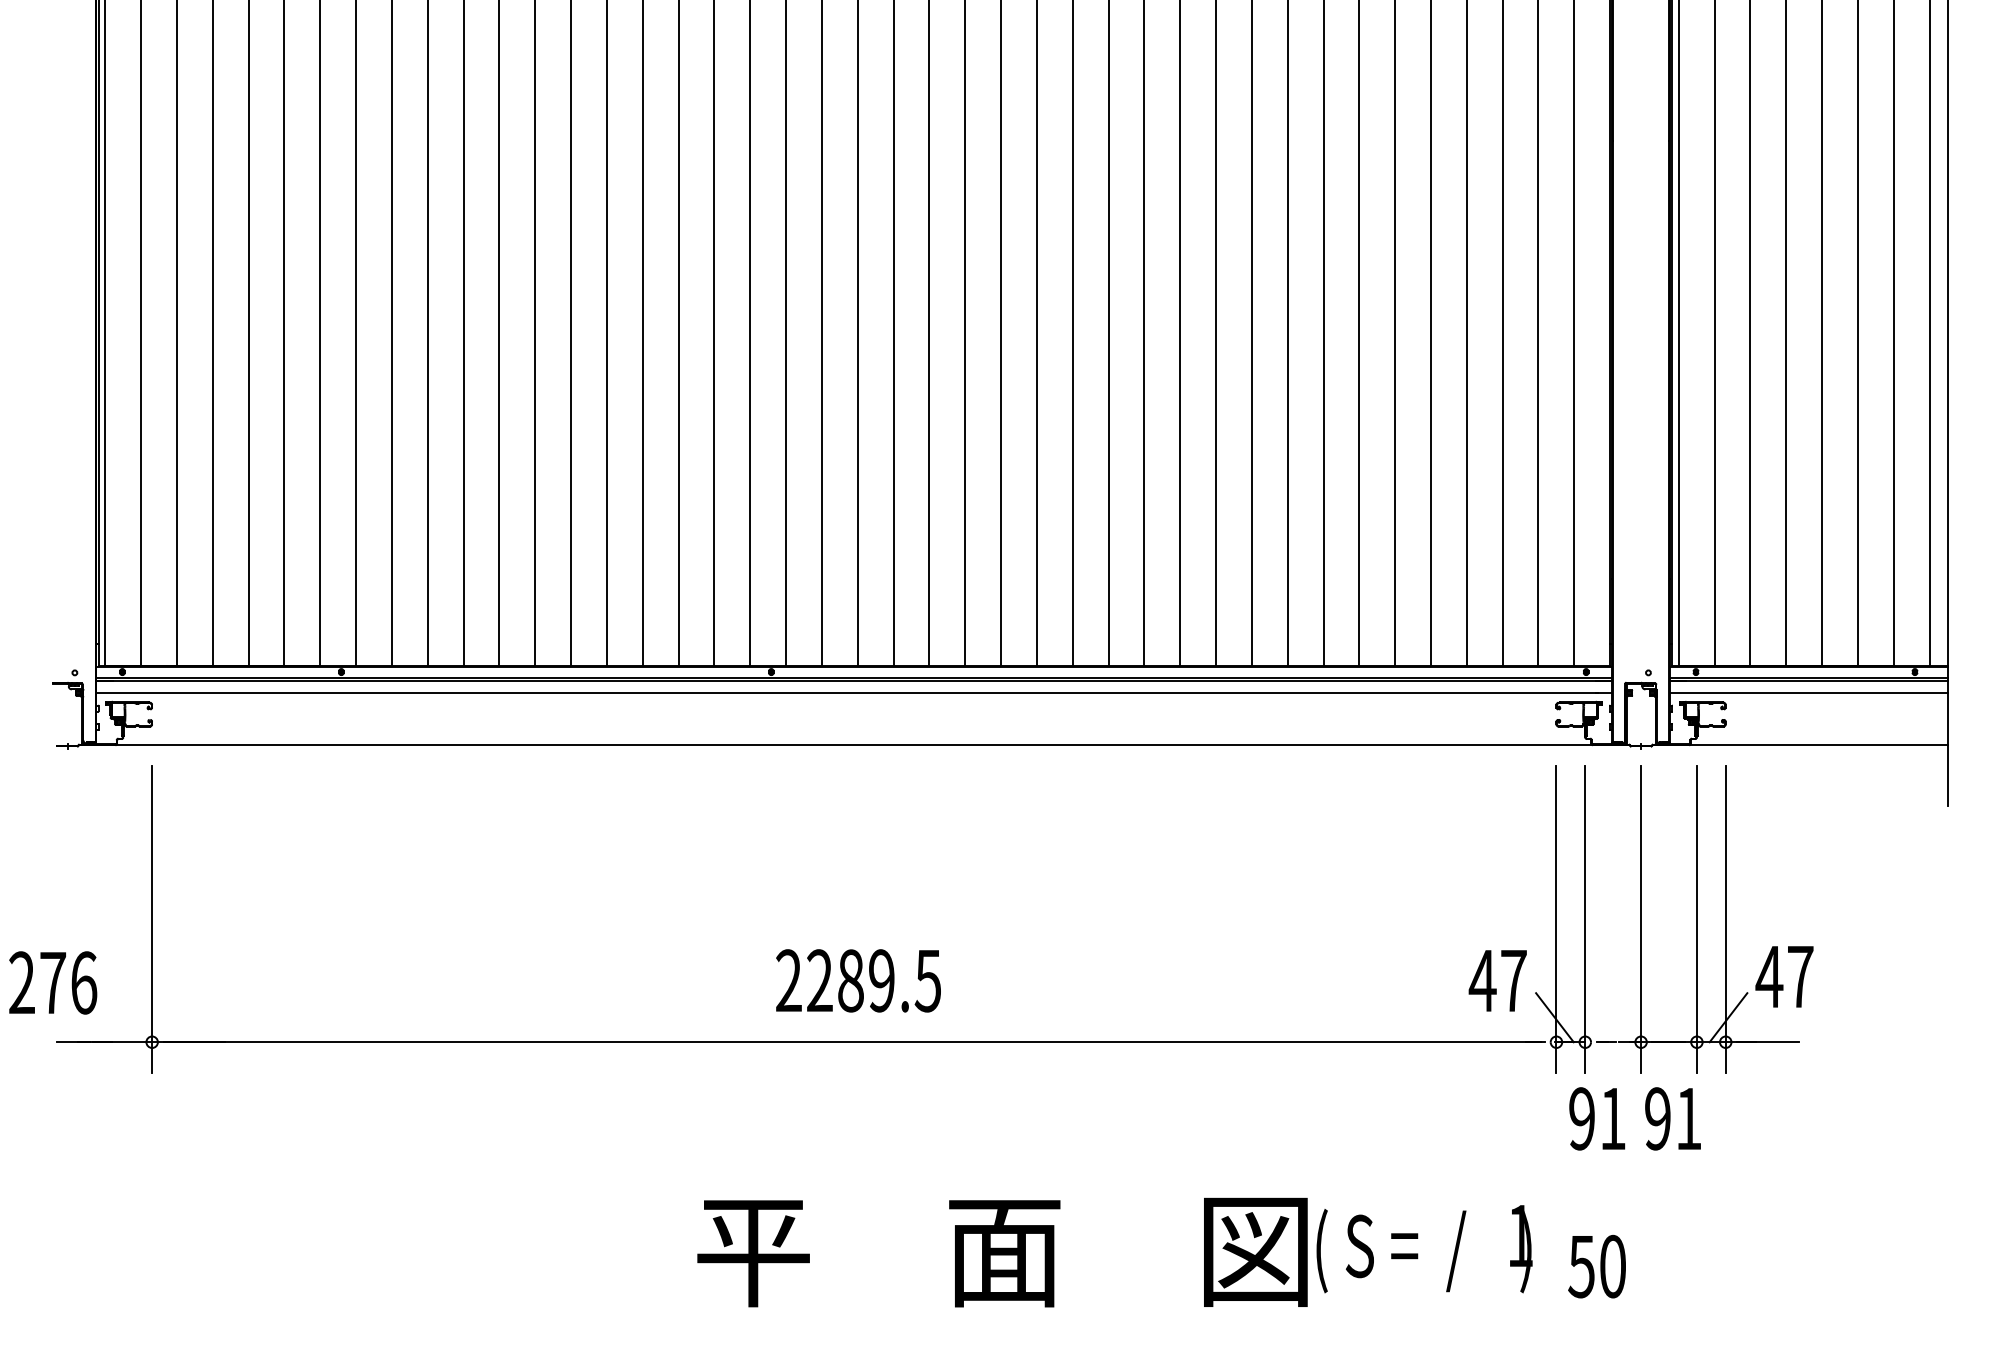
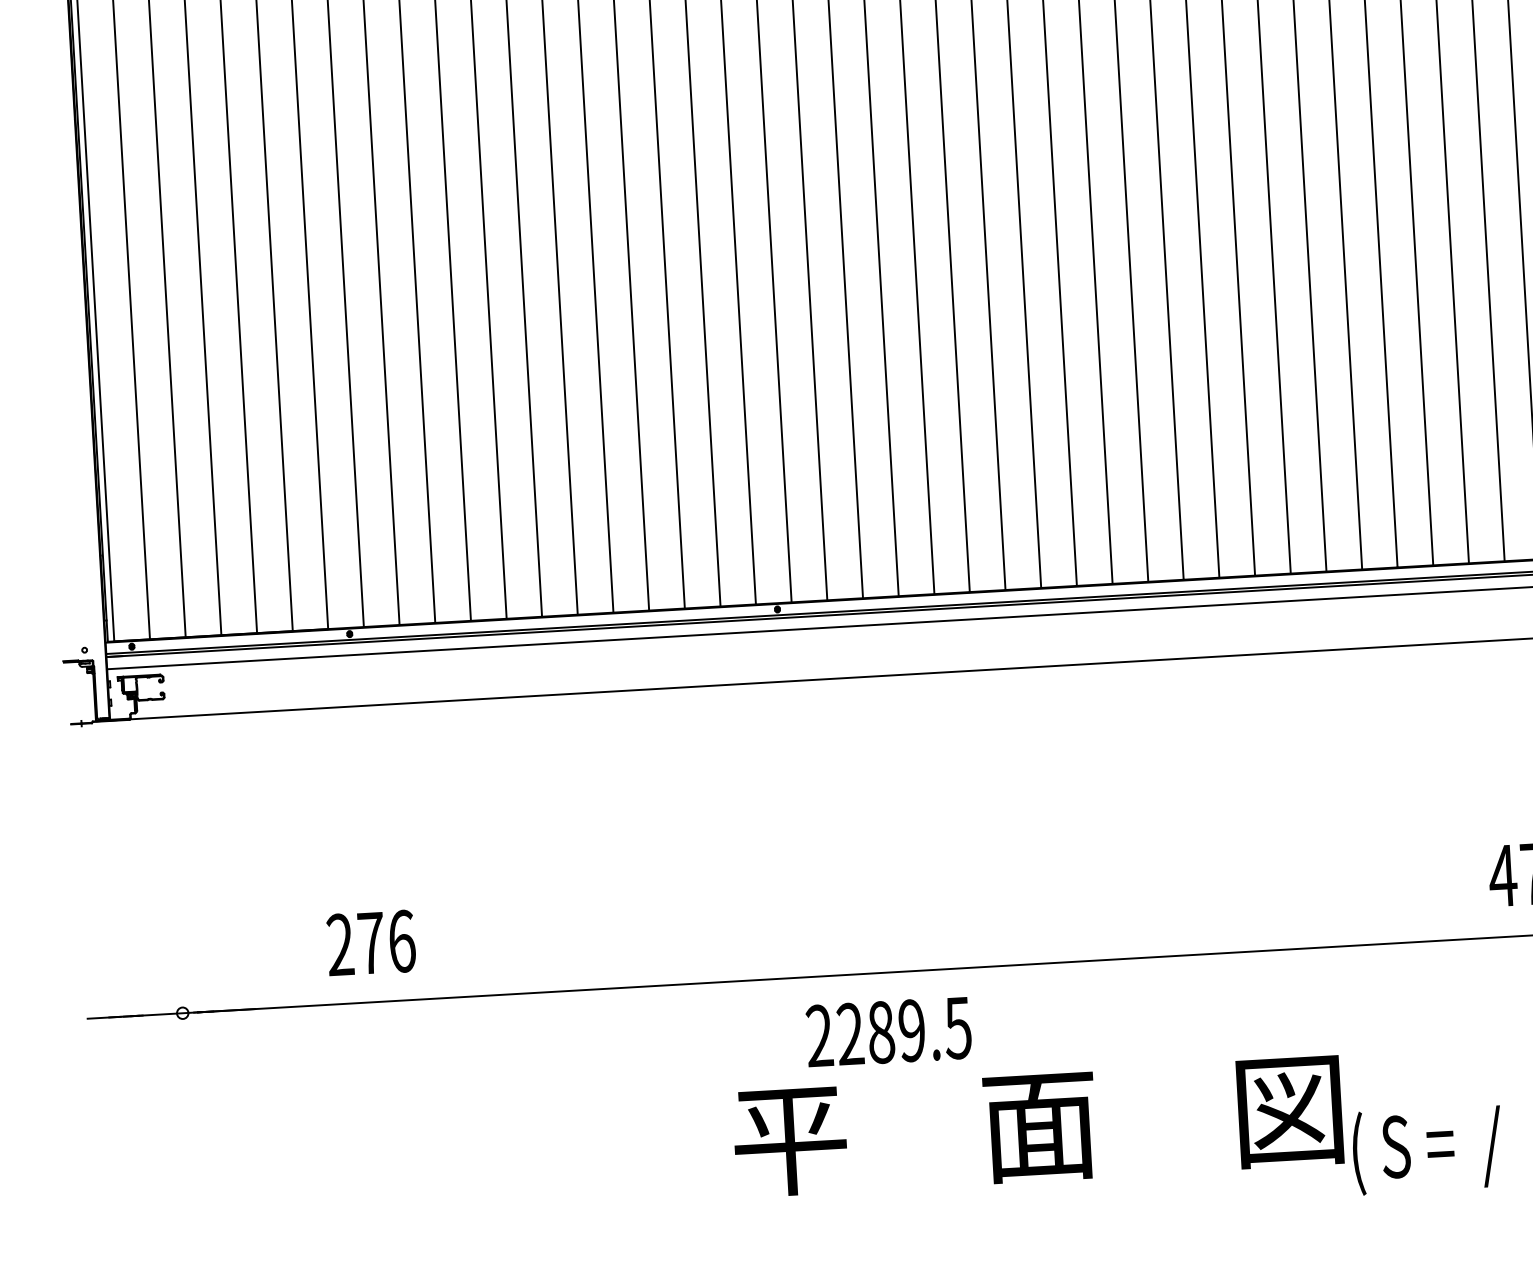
line: (152, 919) -> (176, 891), removed
text: (858, 980) -> (888, 1031), moved
text: (53, 982) -> (371, 942), moved
text: (1002, 1252) -> (1038, 1126), moved

